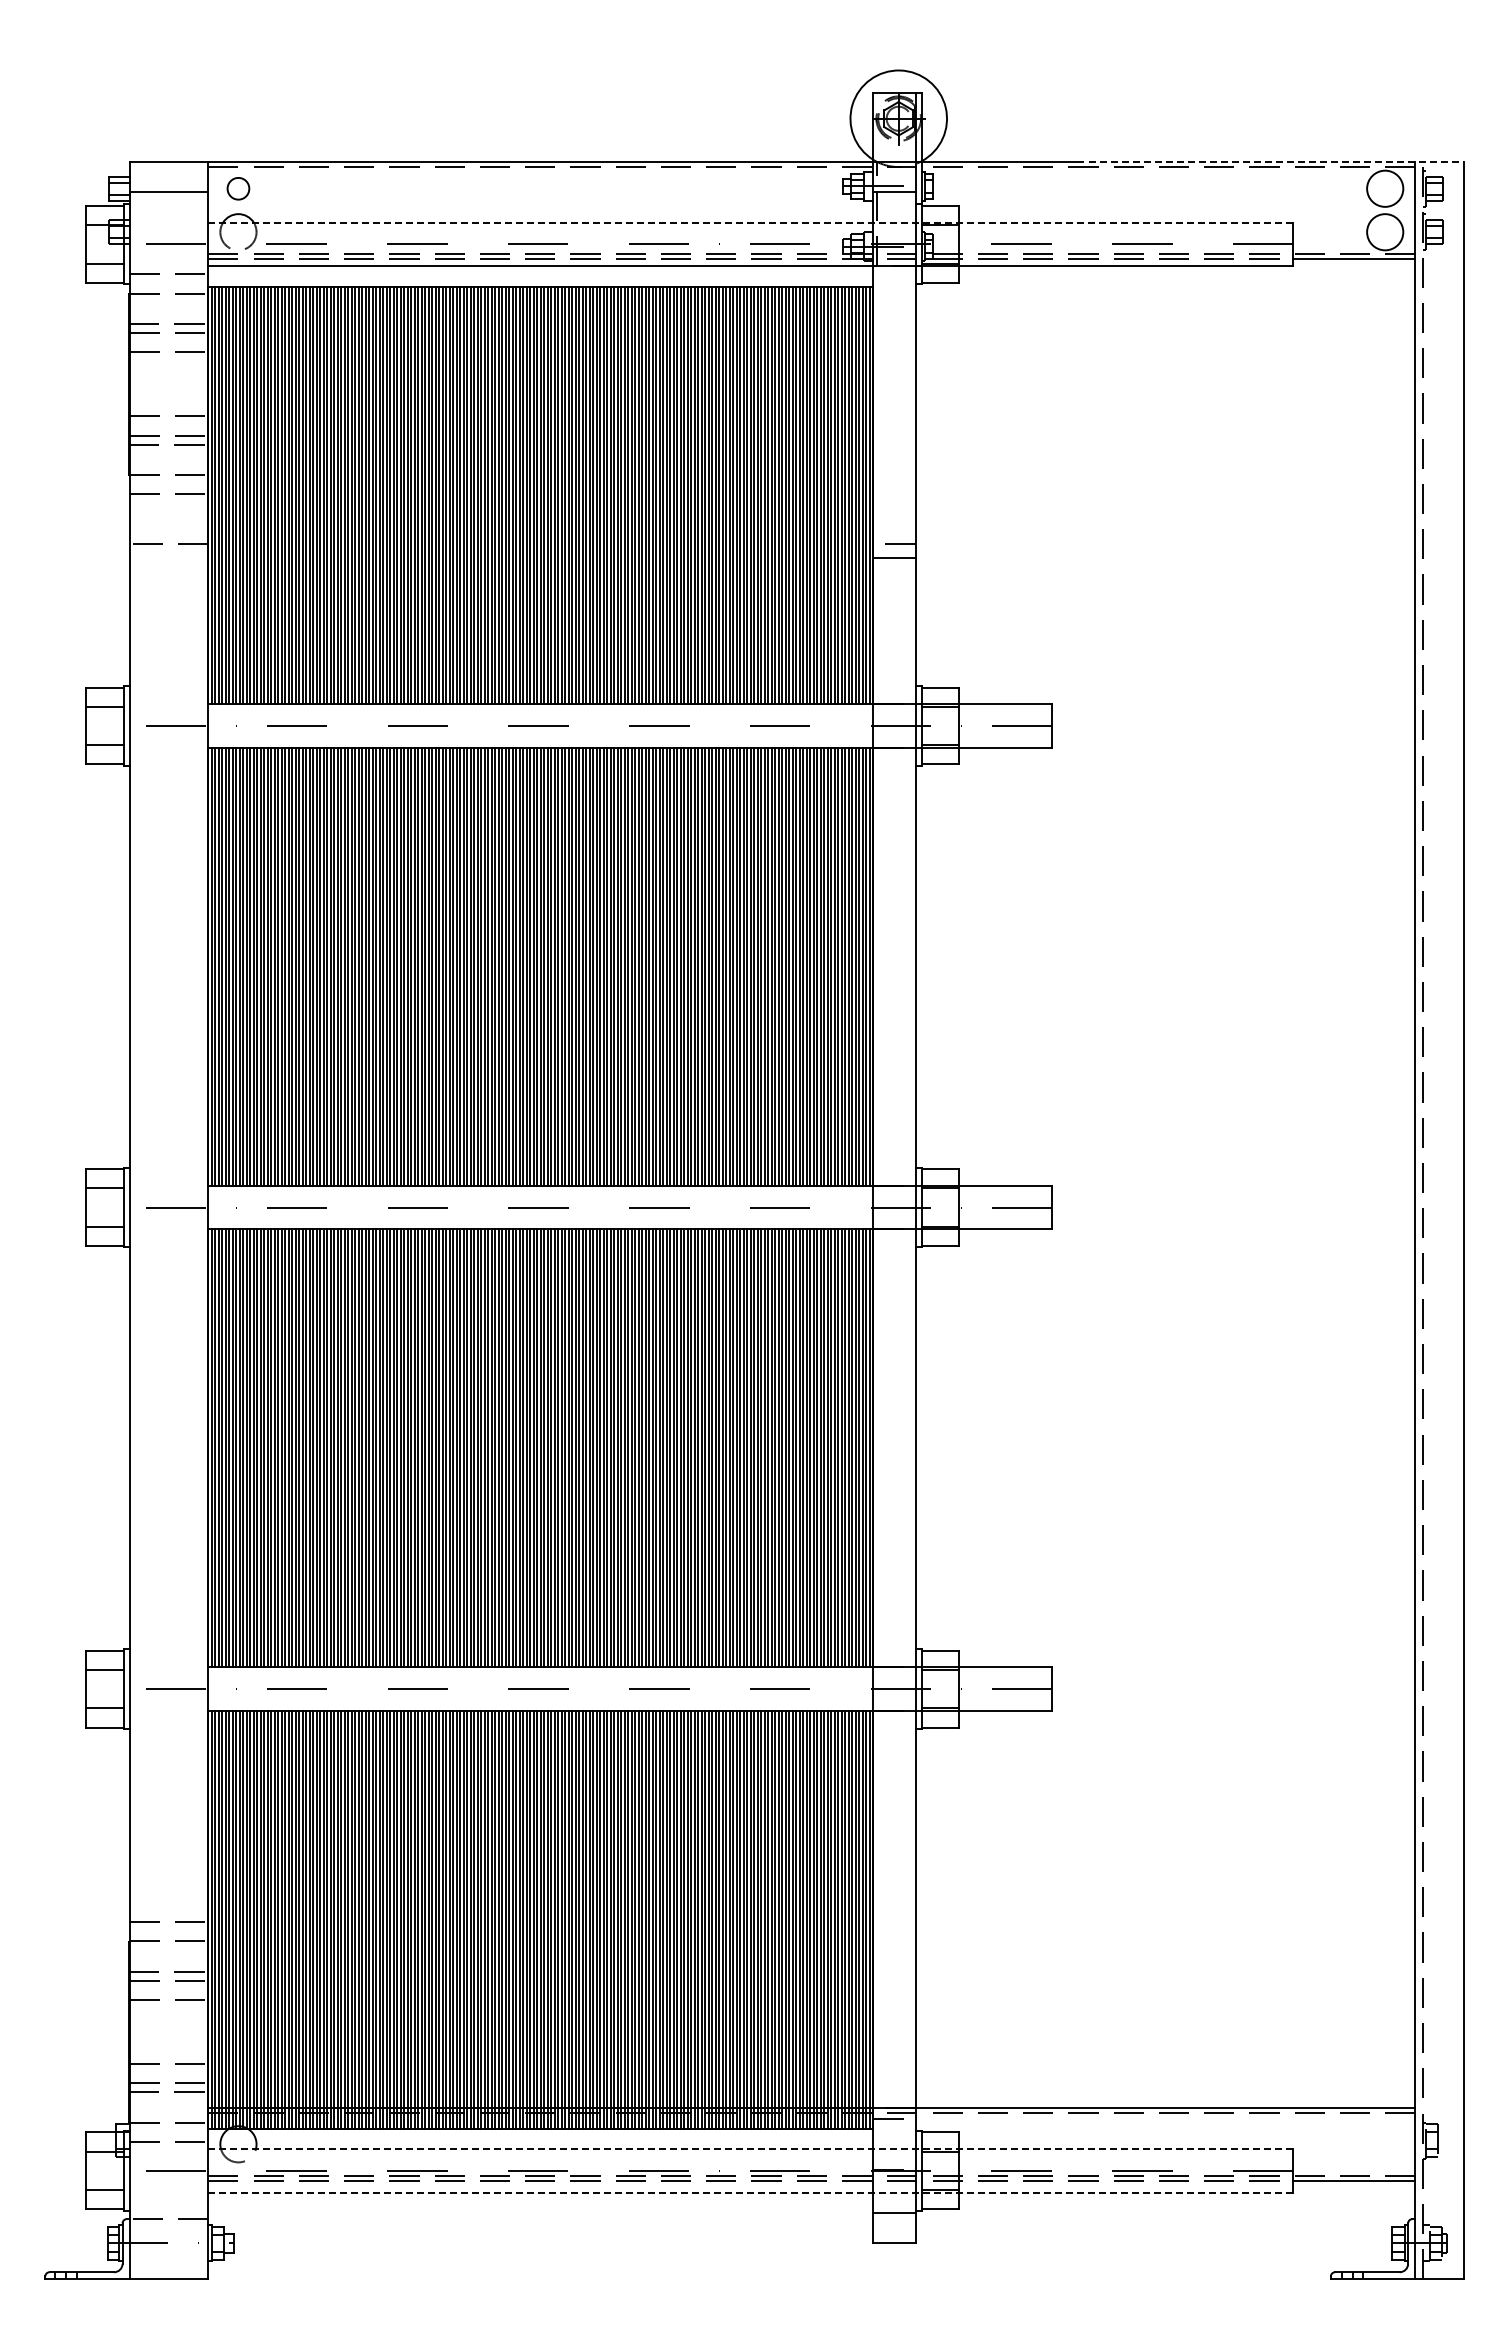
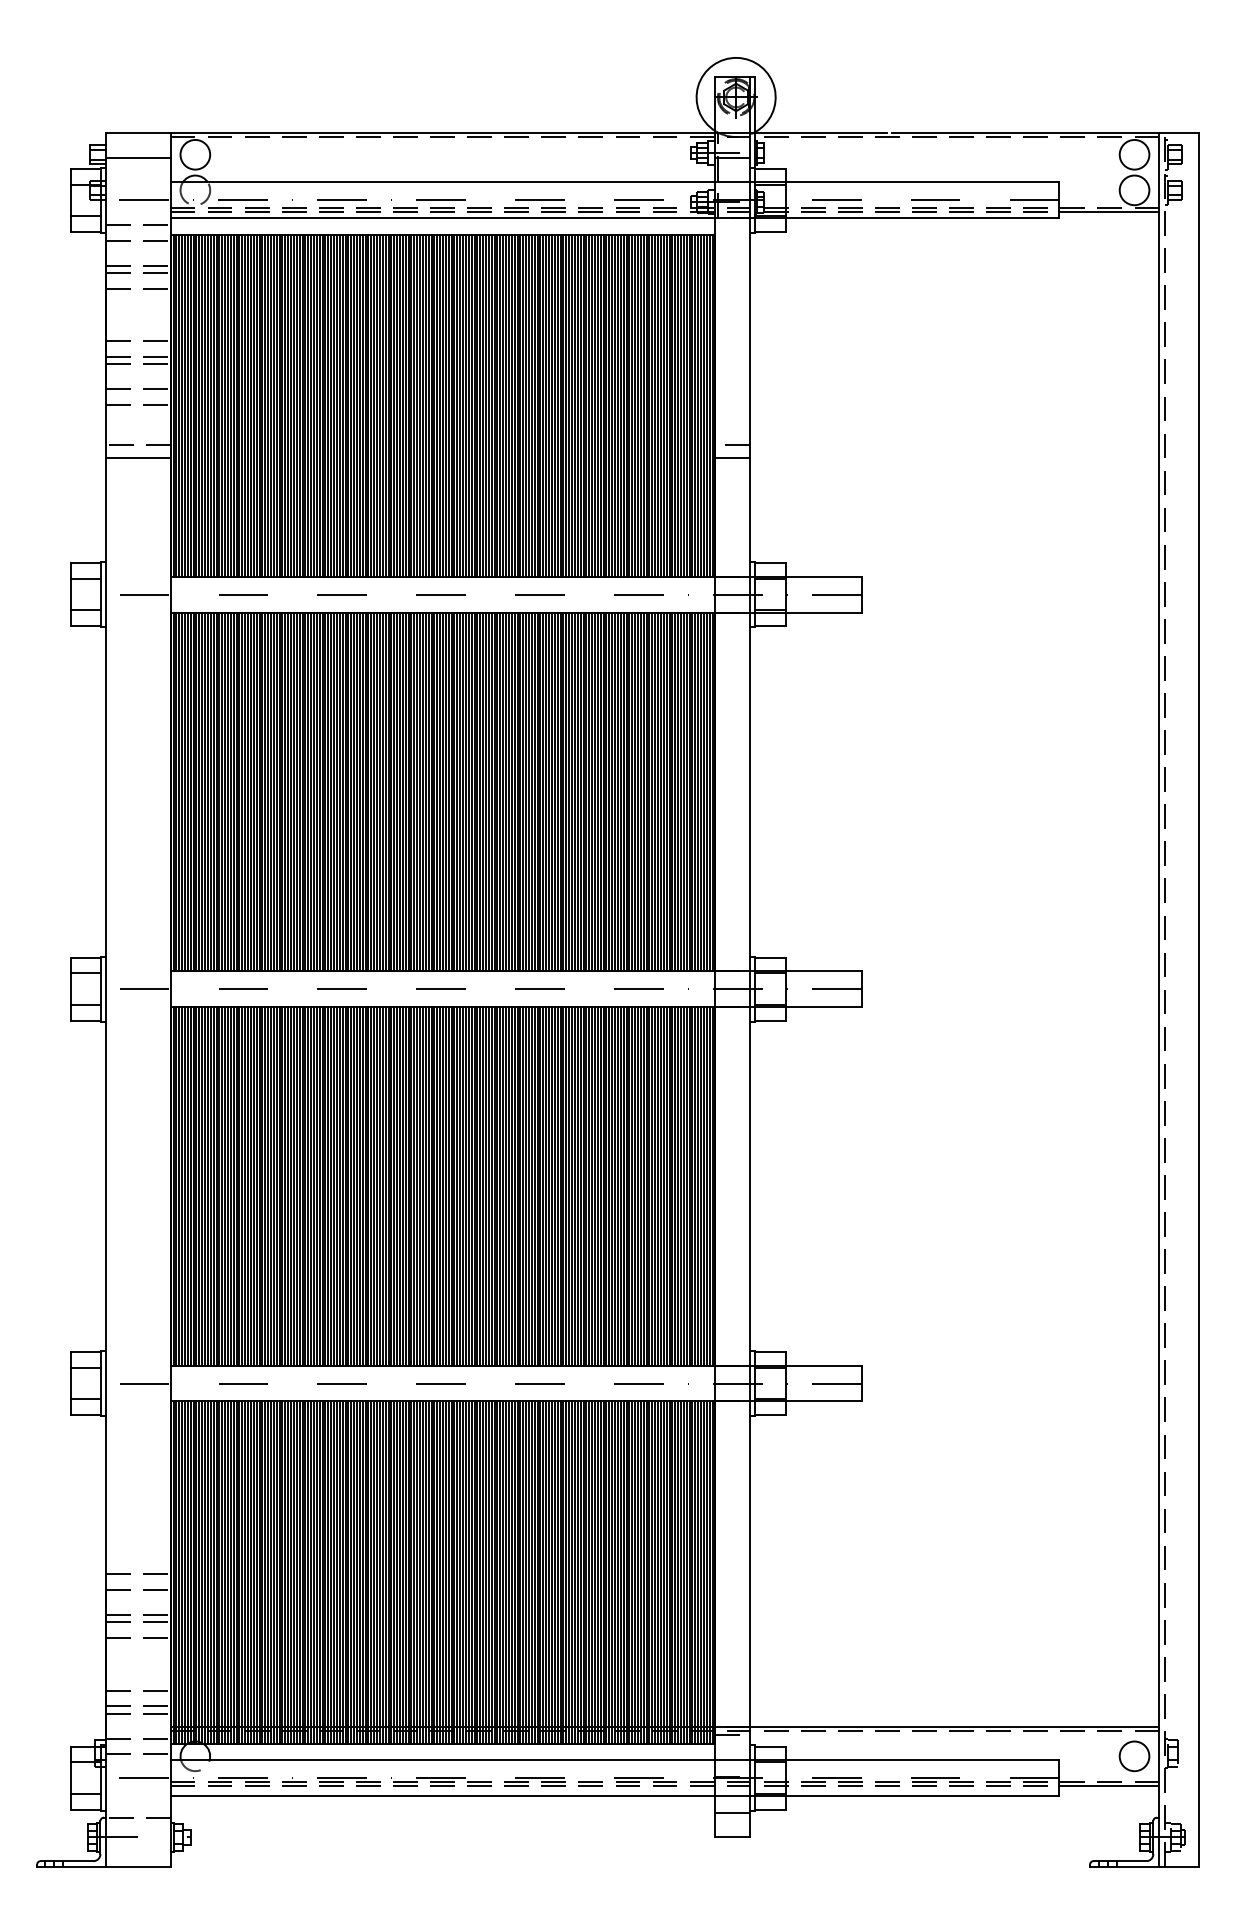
line: (1277, 162) -> (1046, 133), dashed -> solid
circle: (238, 188) -> (195, 154), size x1.67
line: (750, 222) -> (614, 182), dashed -> solid
line: (168, 558) -> (138, 457), added
circle: (1385, 2144) -> (1134, 1756), added
line: (750, 2149) -> (614, 1760), dashed -> solid
line: (750, 2192) -> (614, 1795), dashed -> solid

